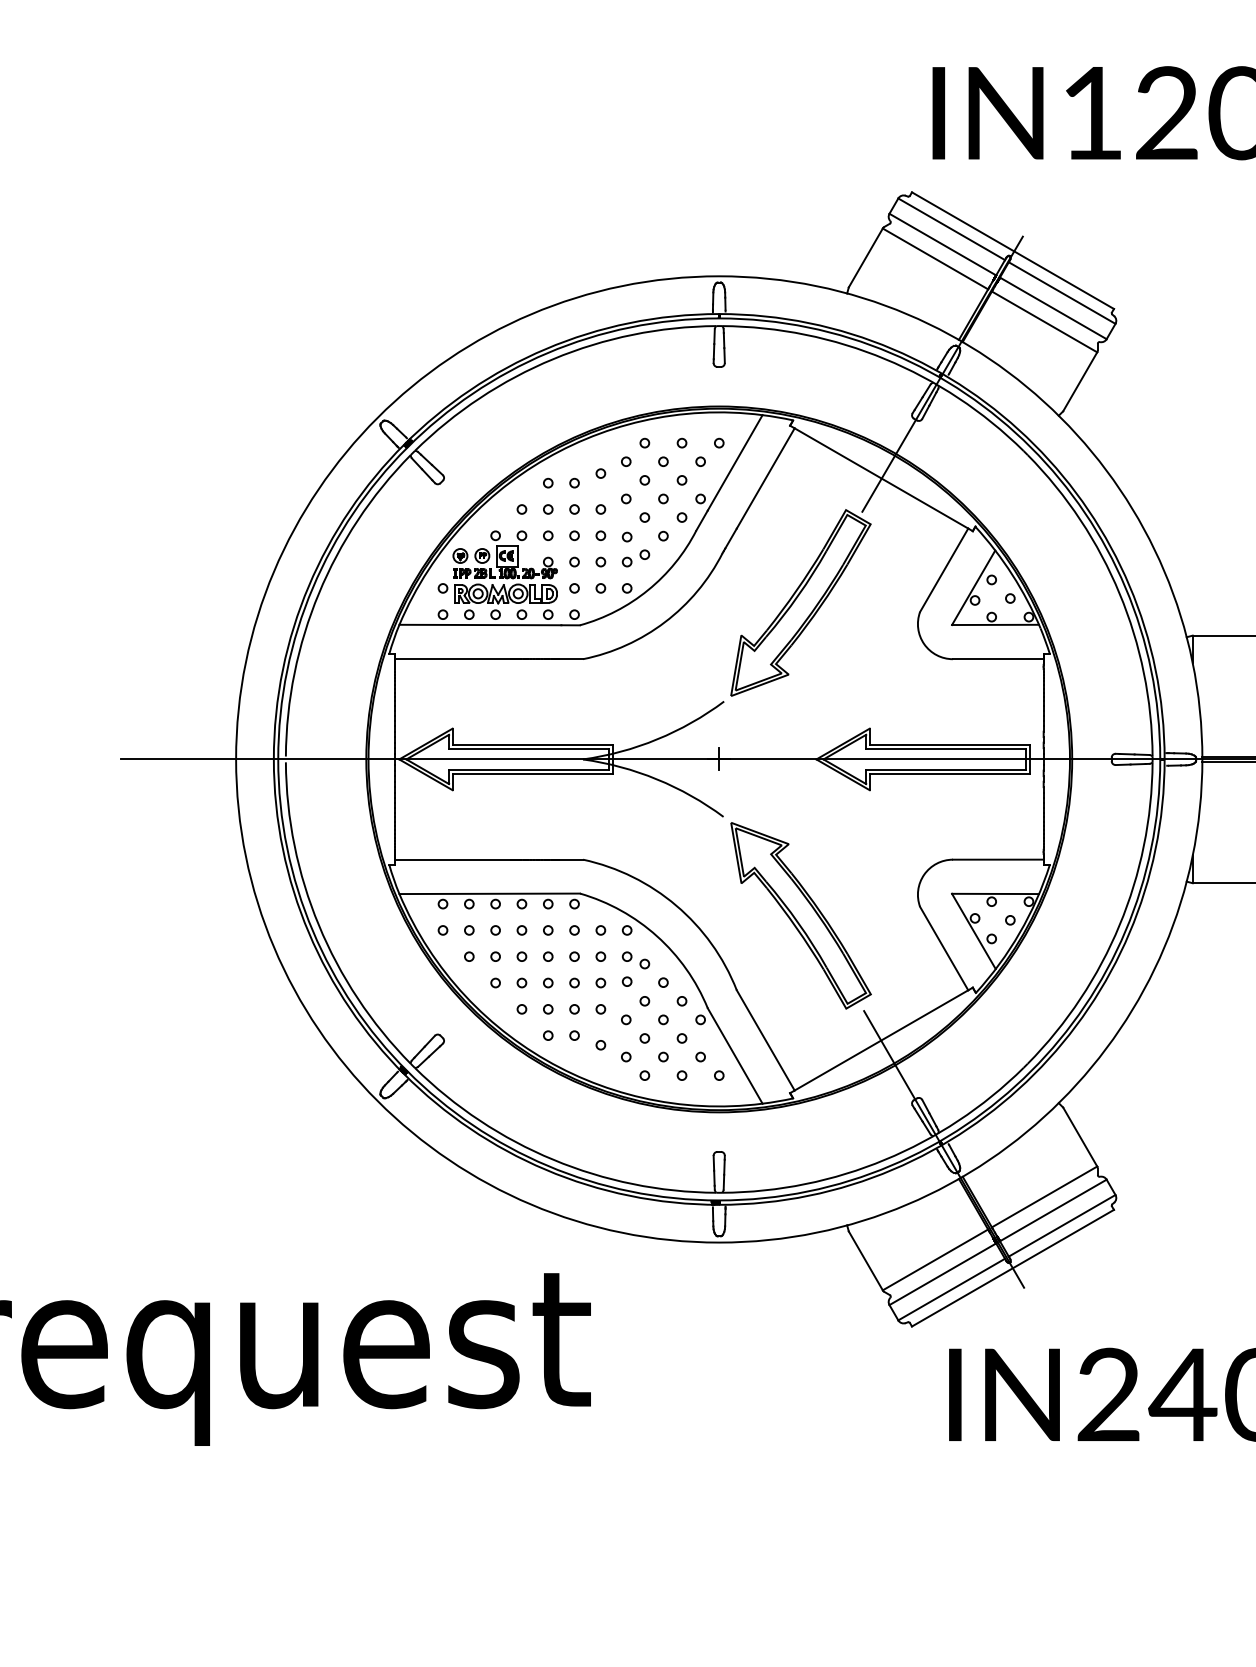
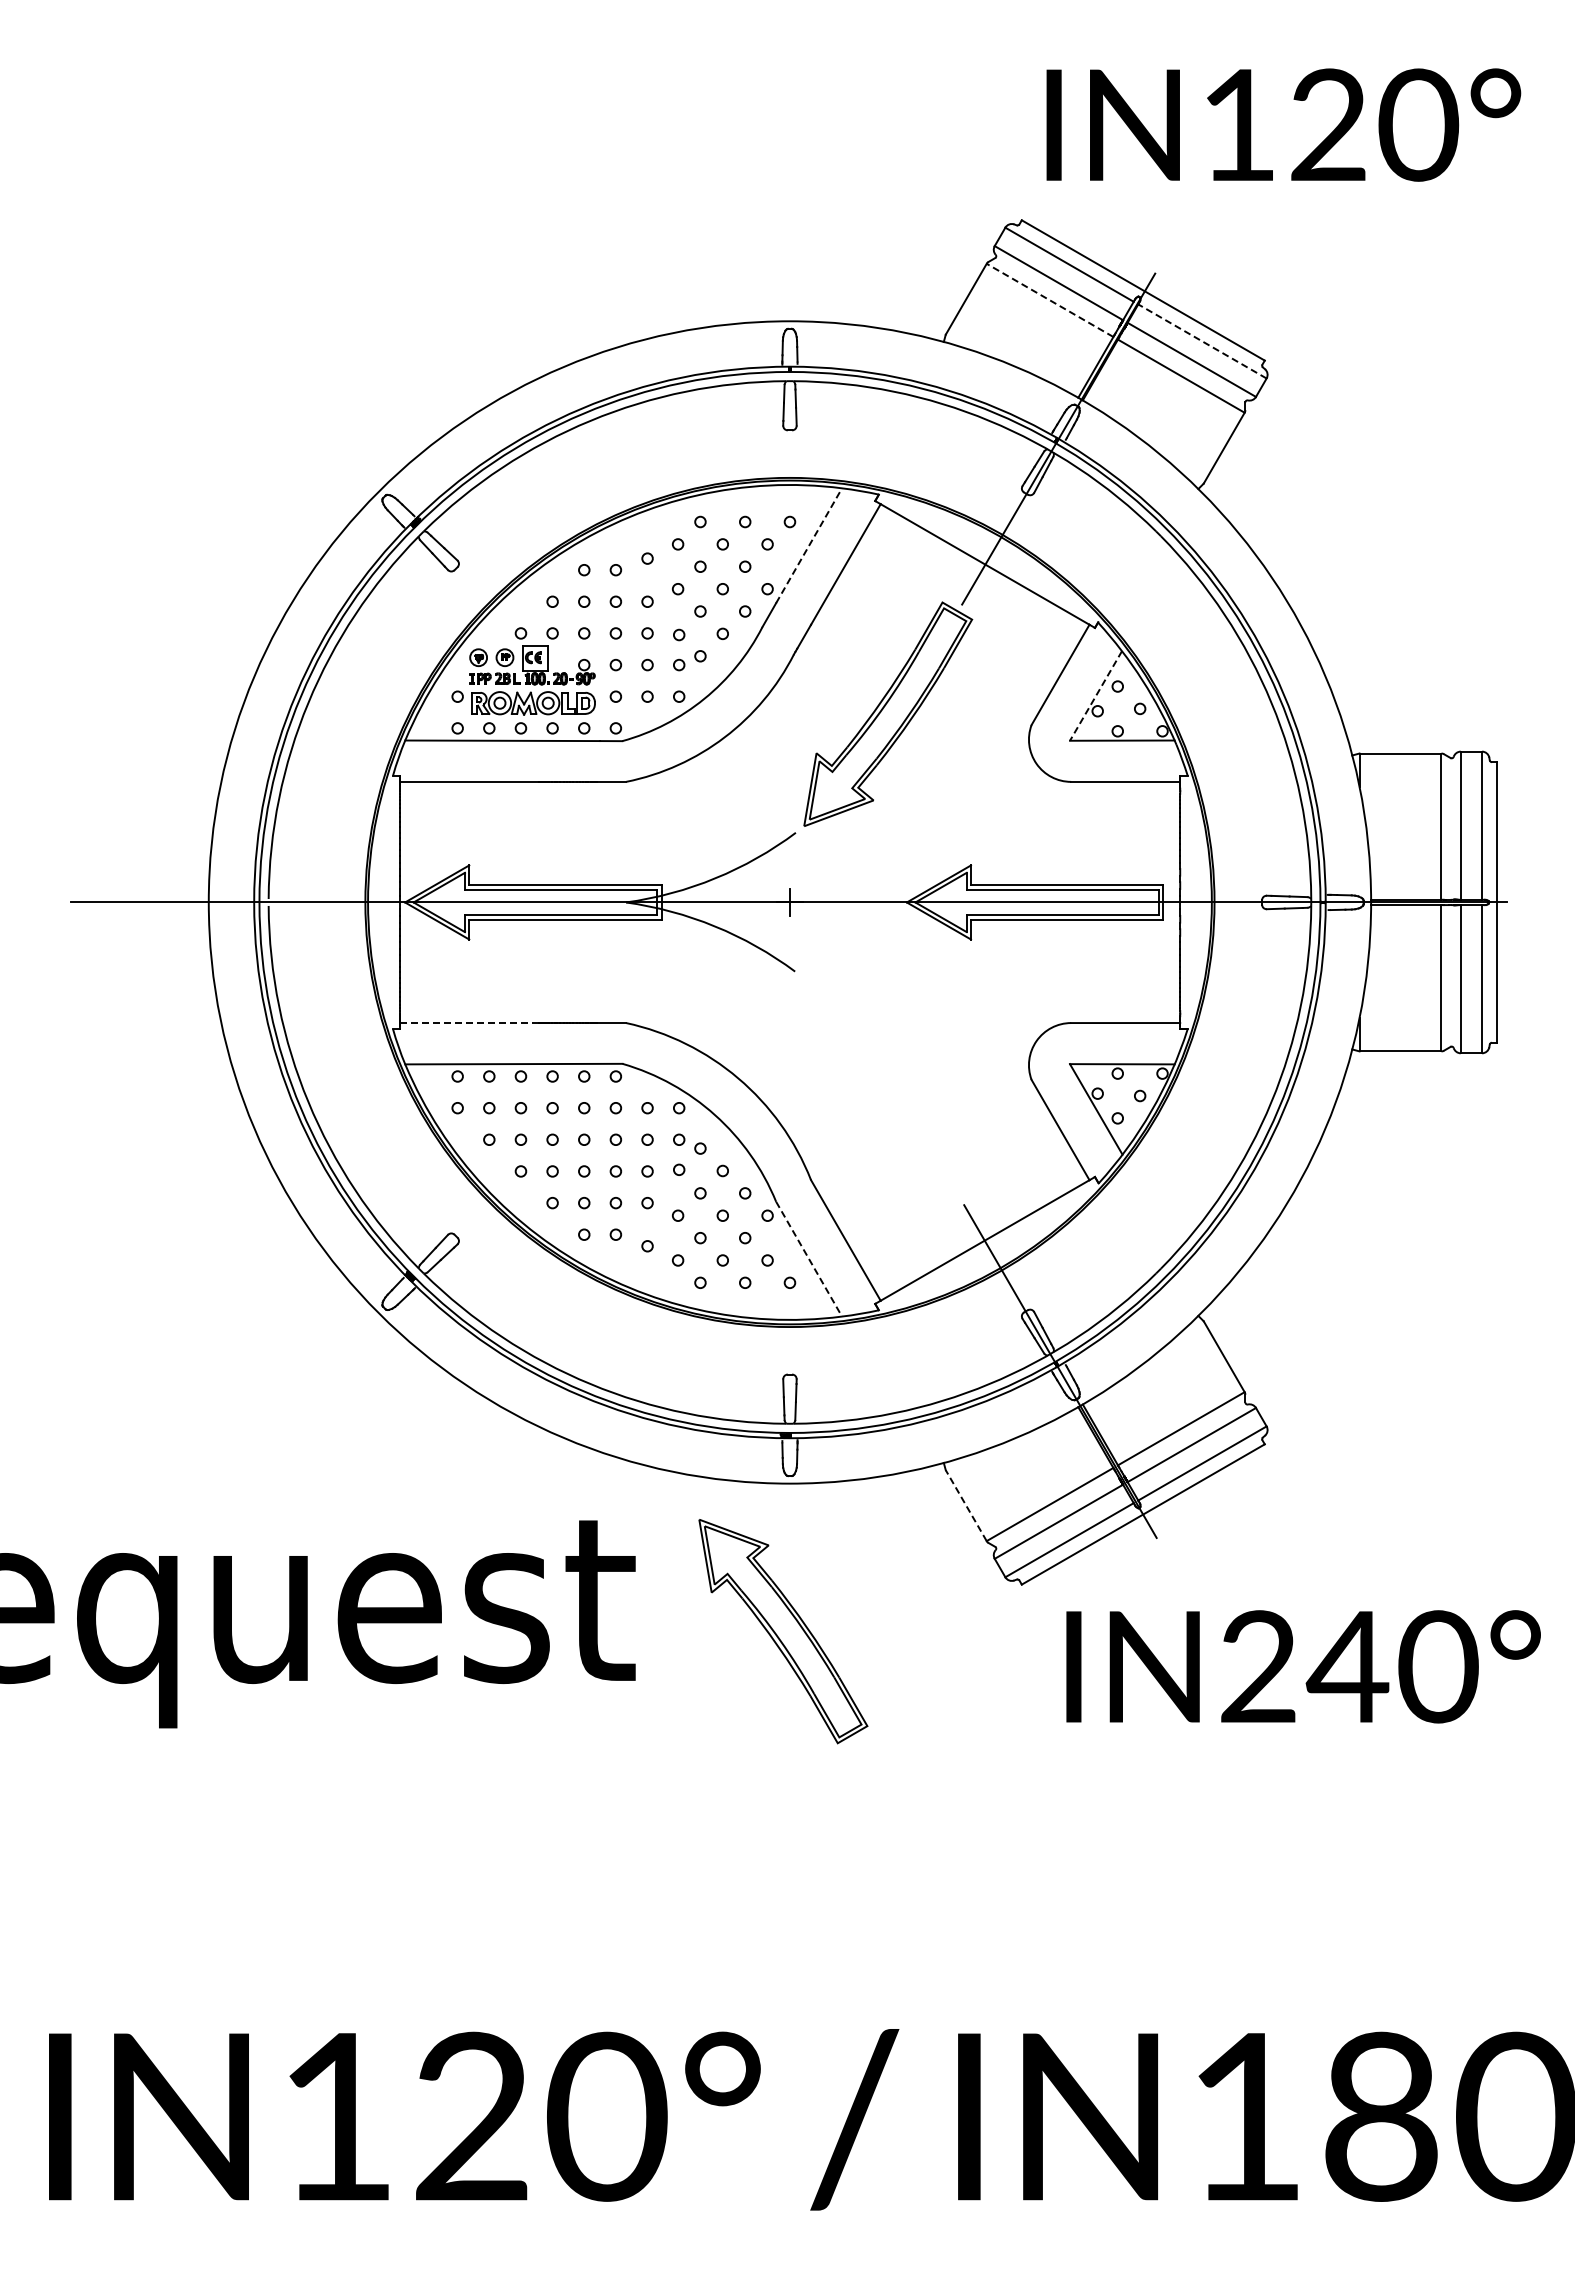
line: (935, 259) -> (1049, 300), solid -> dashed
line: (1062, 293) -> (1202, 341), solid -> dashed
line: (735, 462) -> (809, 545), solid -> dashed
line: (974, 587) -> (1096, 695), solid -> dashed
line: (452, 860) -> (469, 1023), solid -> dashed
part: (801, 915) -> (783, 1631), moved
line: (735, 1056) -> (809, 1259), solid -> dashed
line: (866, 1260) -> (966, 1505), solid -> dashed

